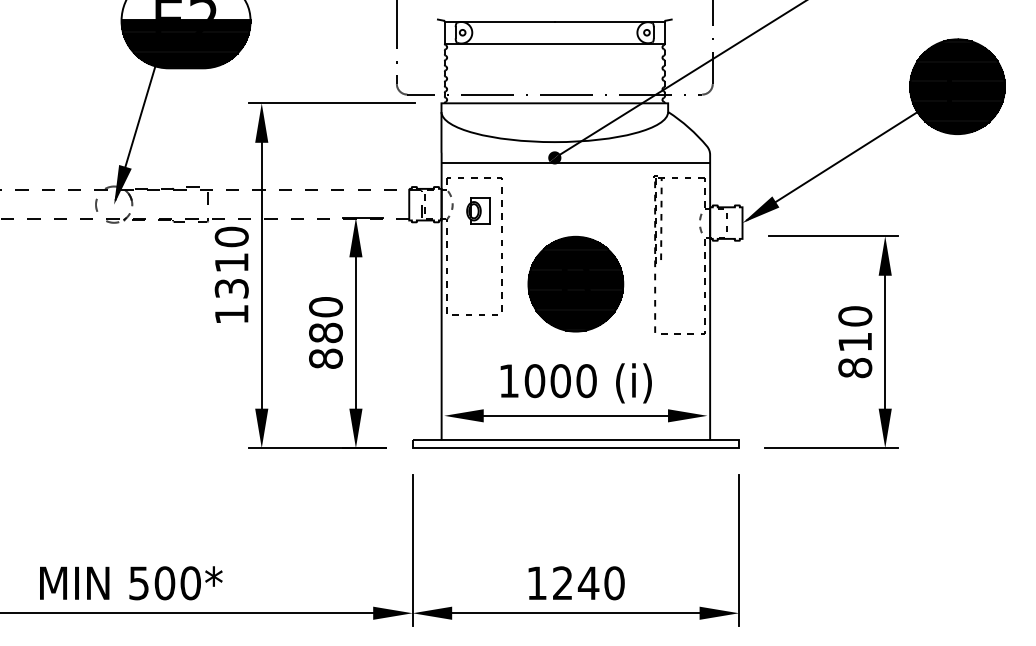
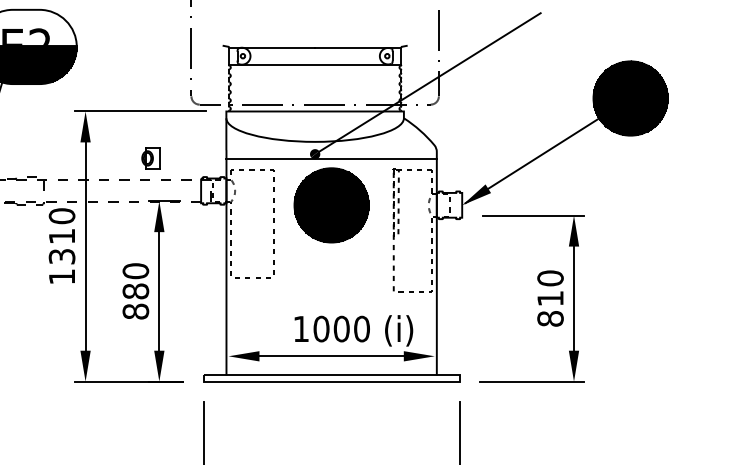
part: (478, 210) -> (151, 157), moved
part: (575, 283) -> (331, 204), moved
text: (575, 383) -> (353, 330), moved

